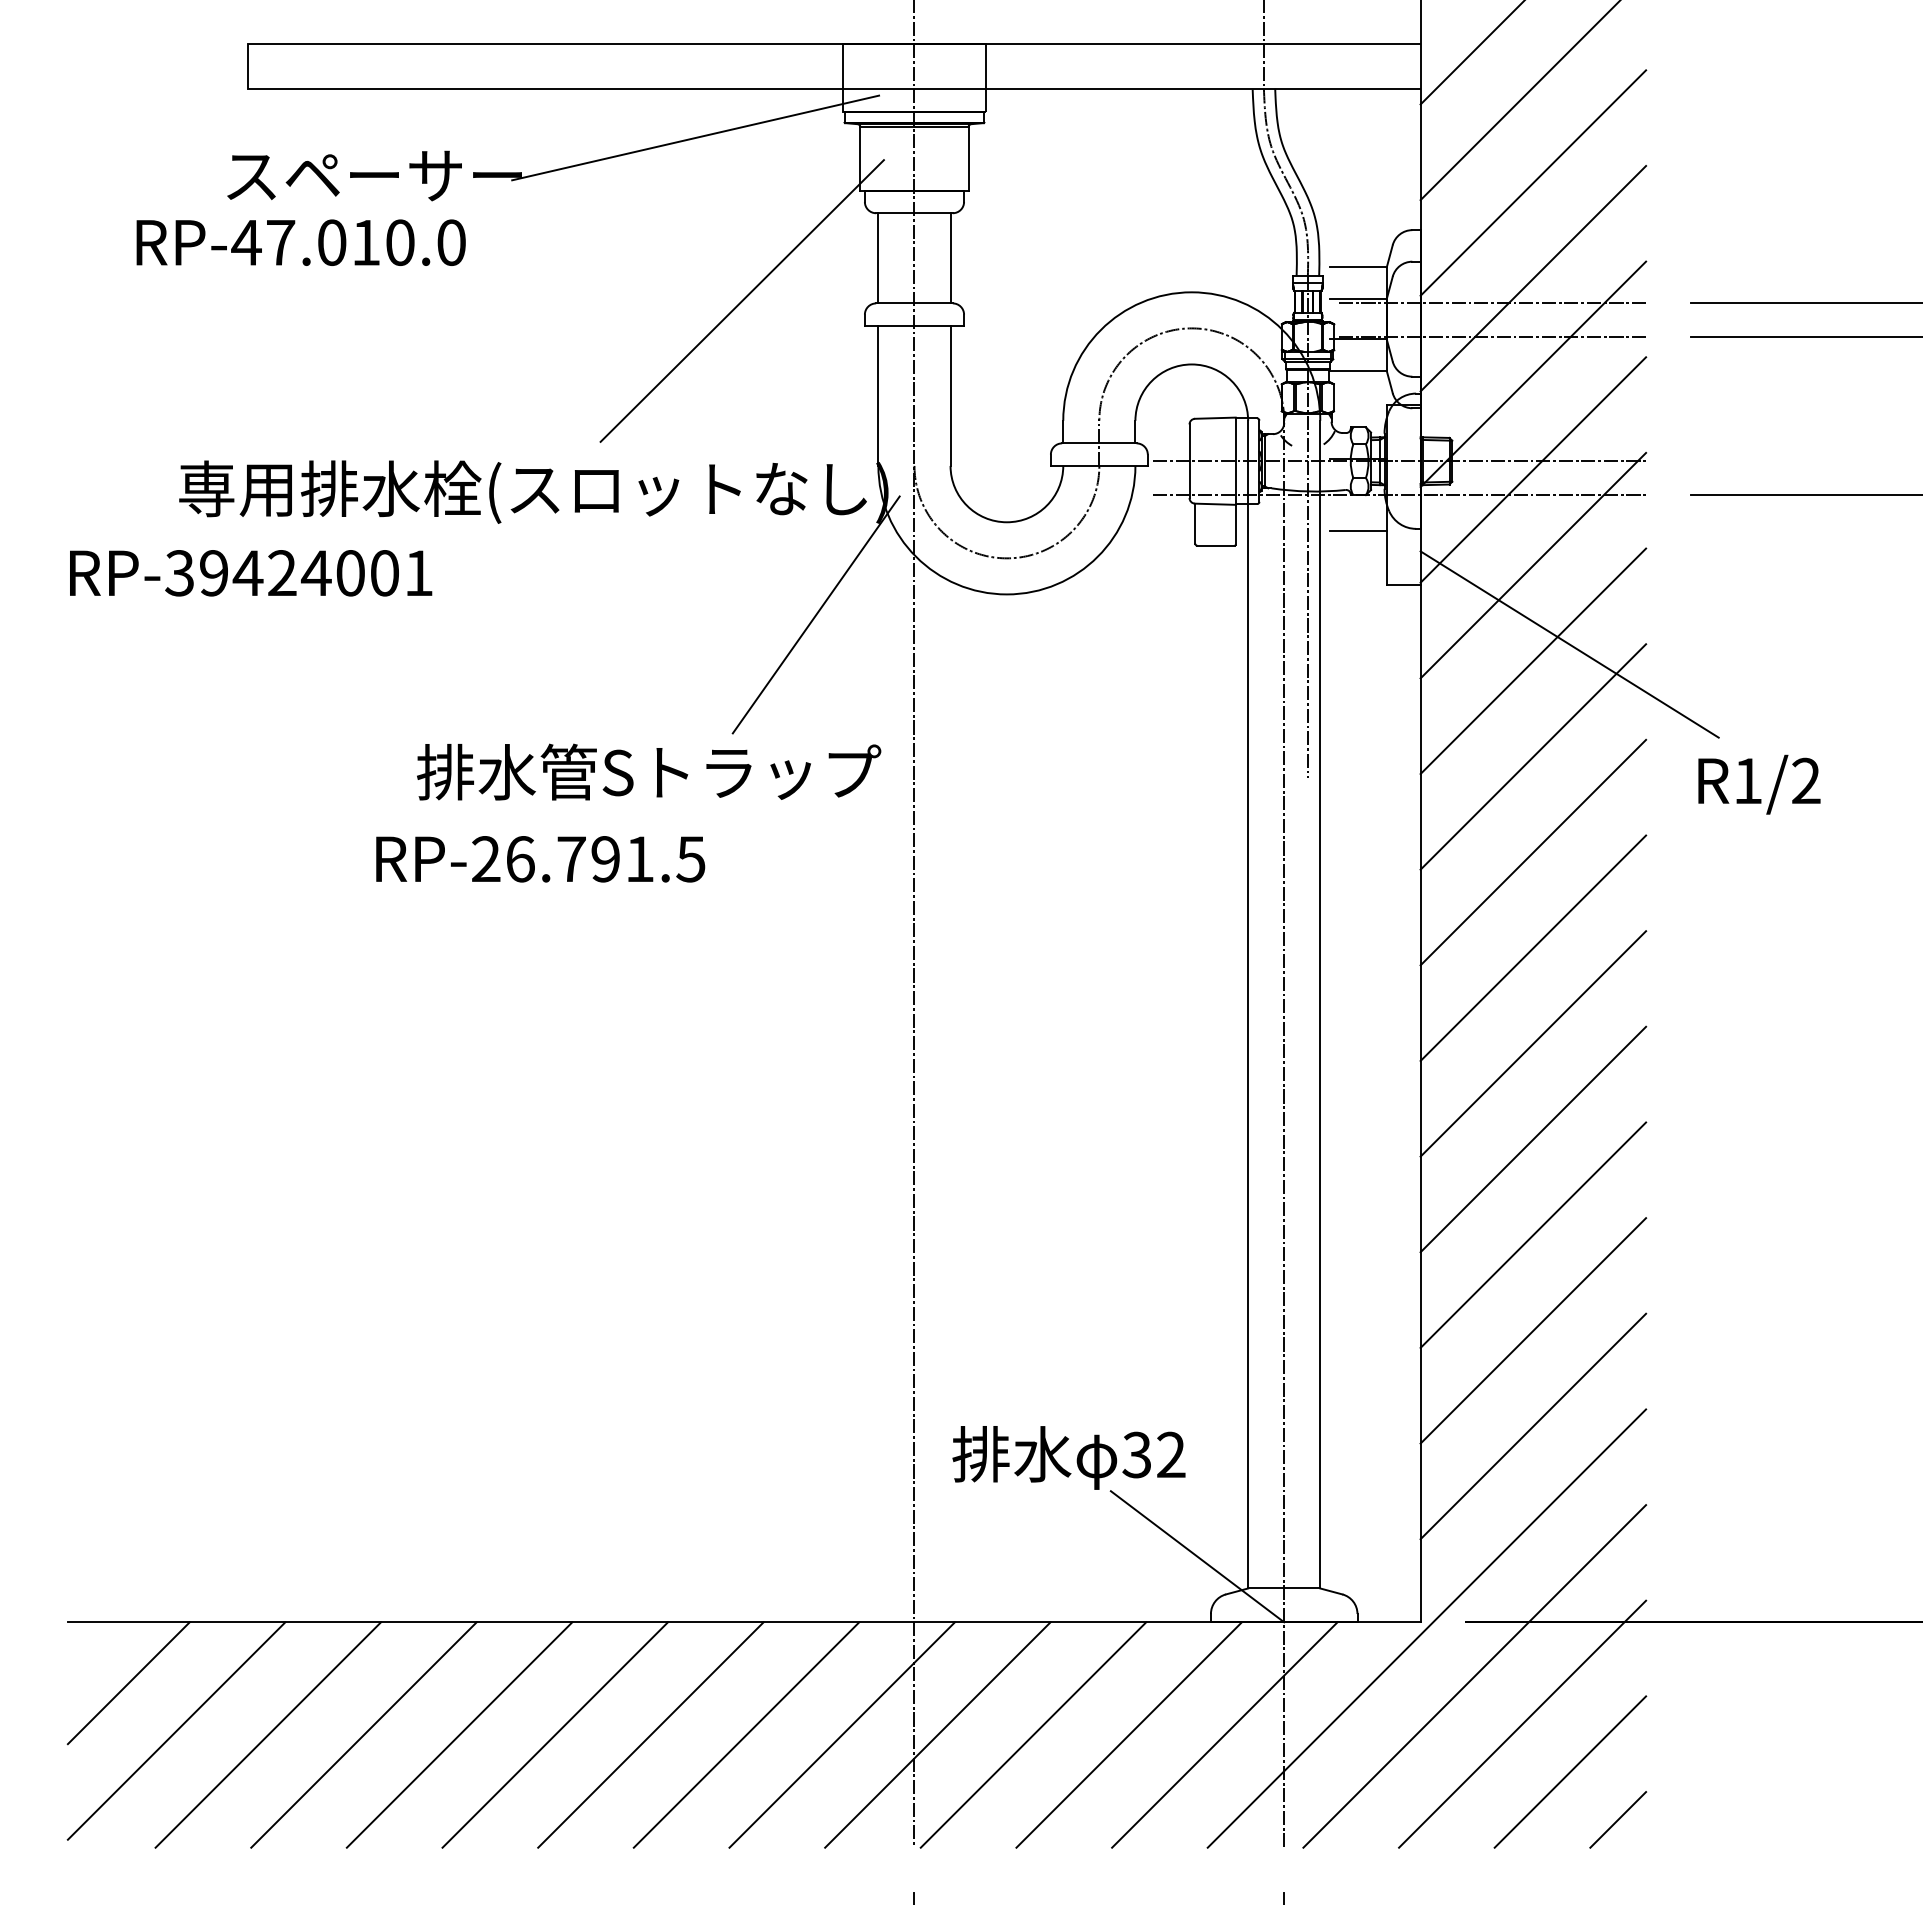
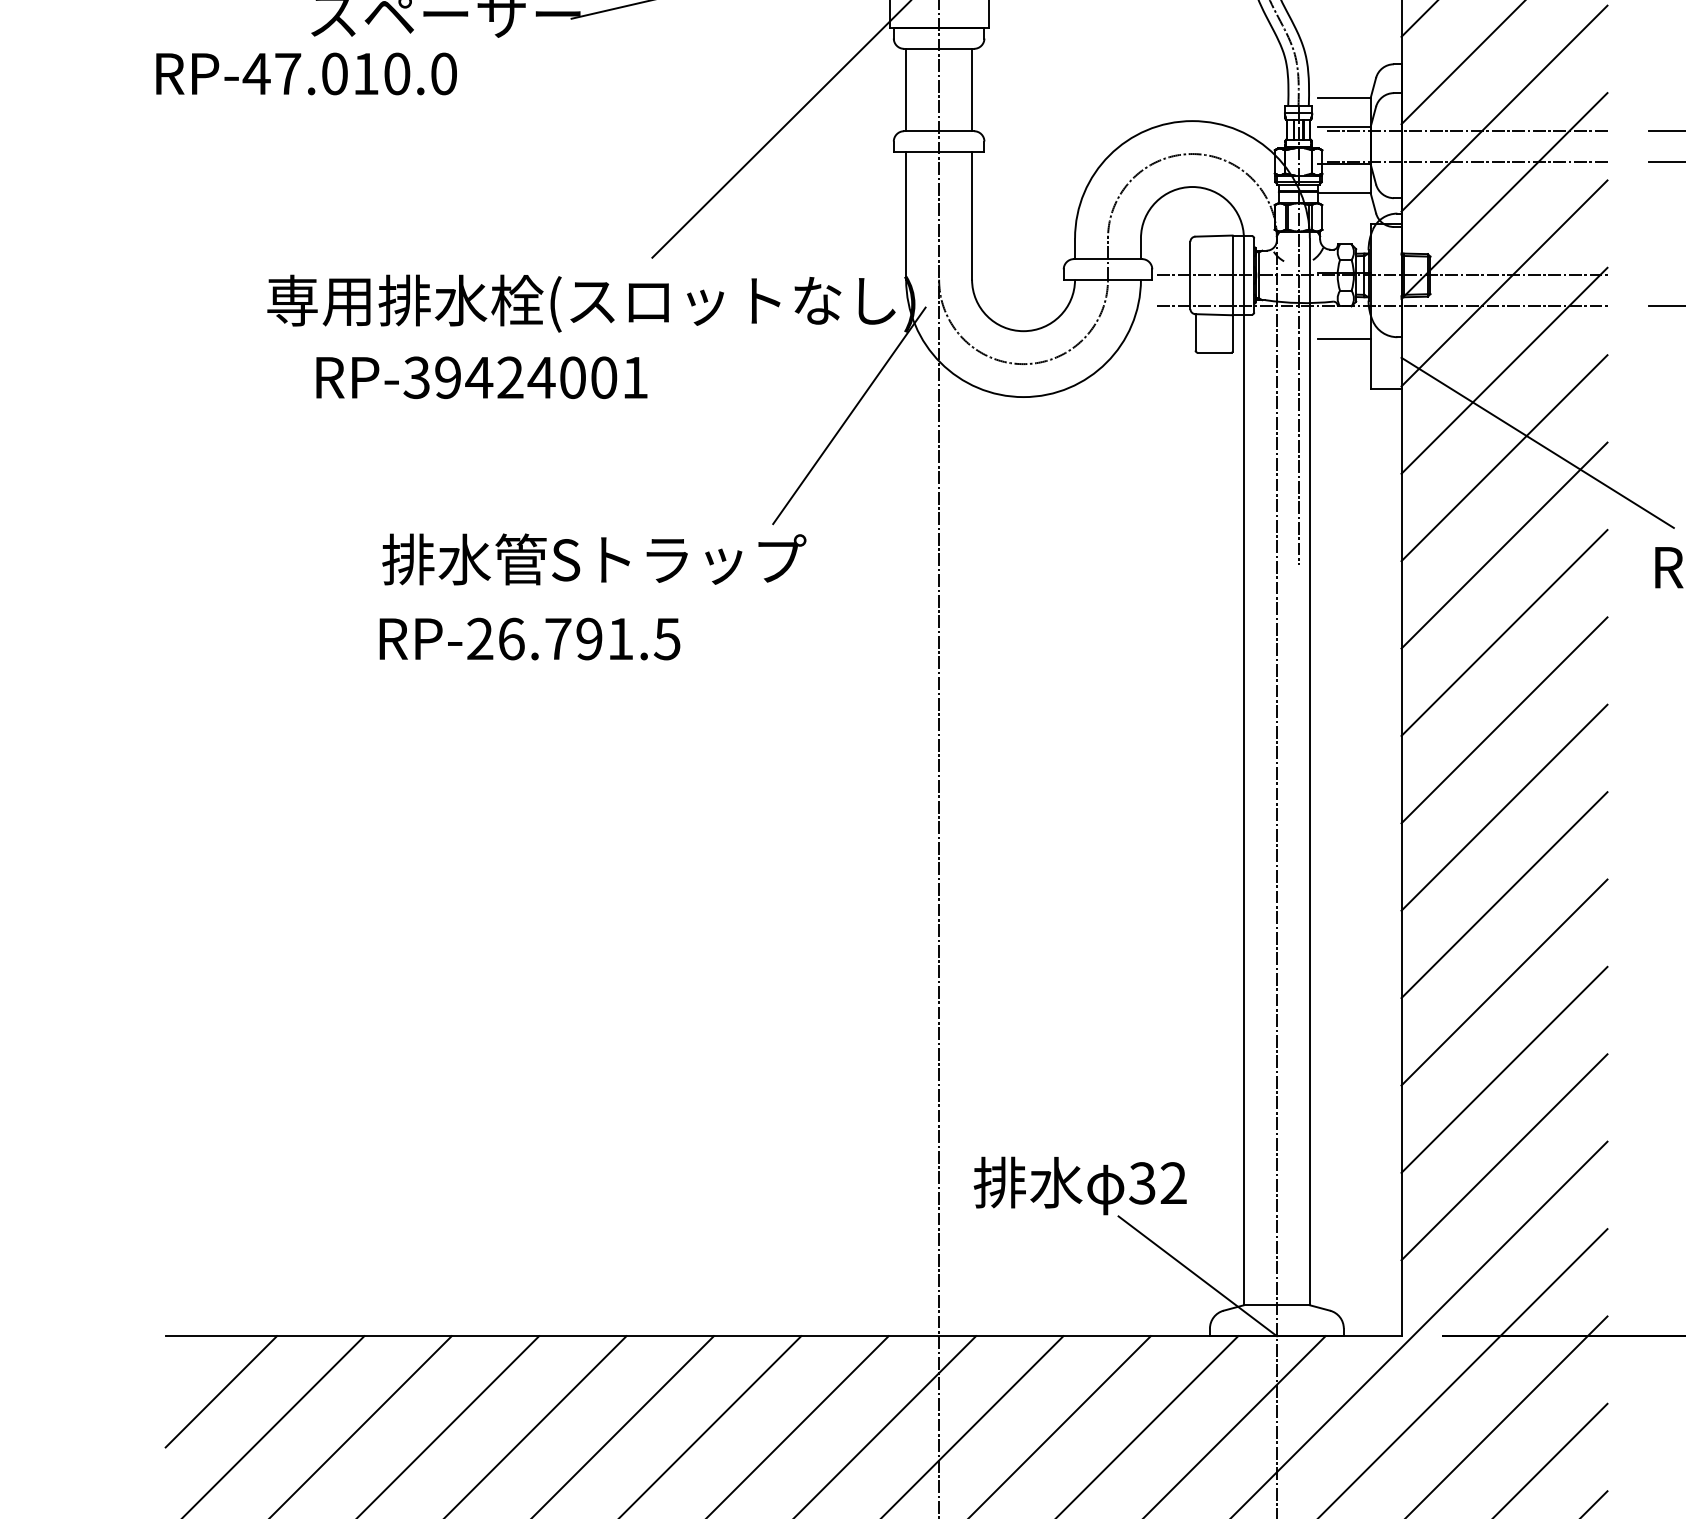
text: (300, 242) -> (306, 73), moved
text: (251, 573) -> (482, 377), moved
text: (649, 771) -> (594, 558), moved
text: (540, 859) -> (529, 639), moved

